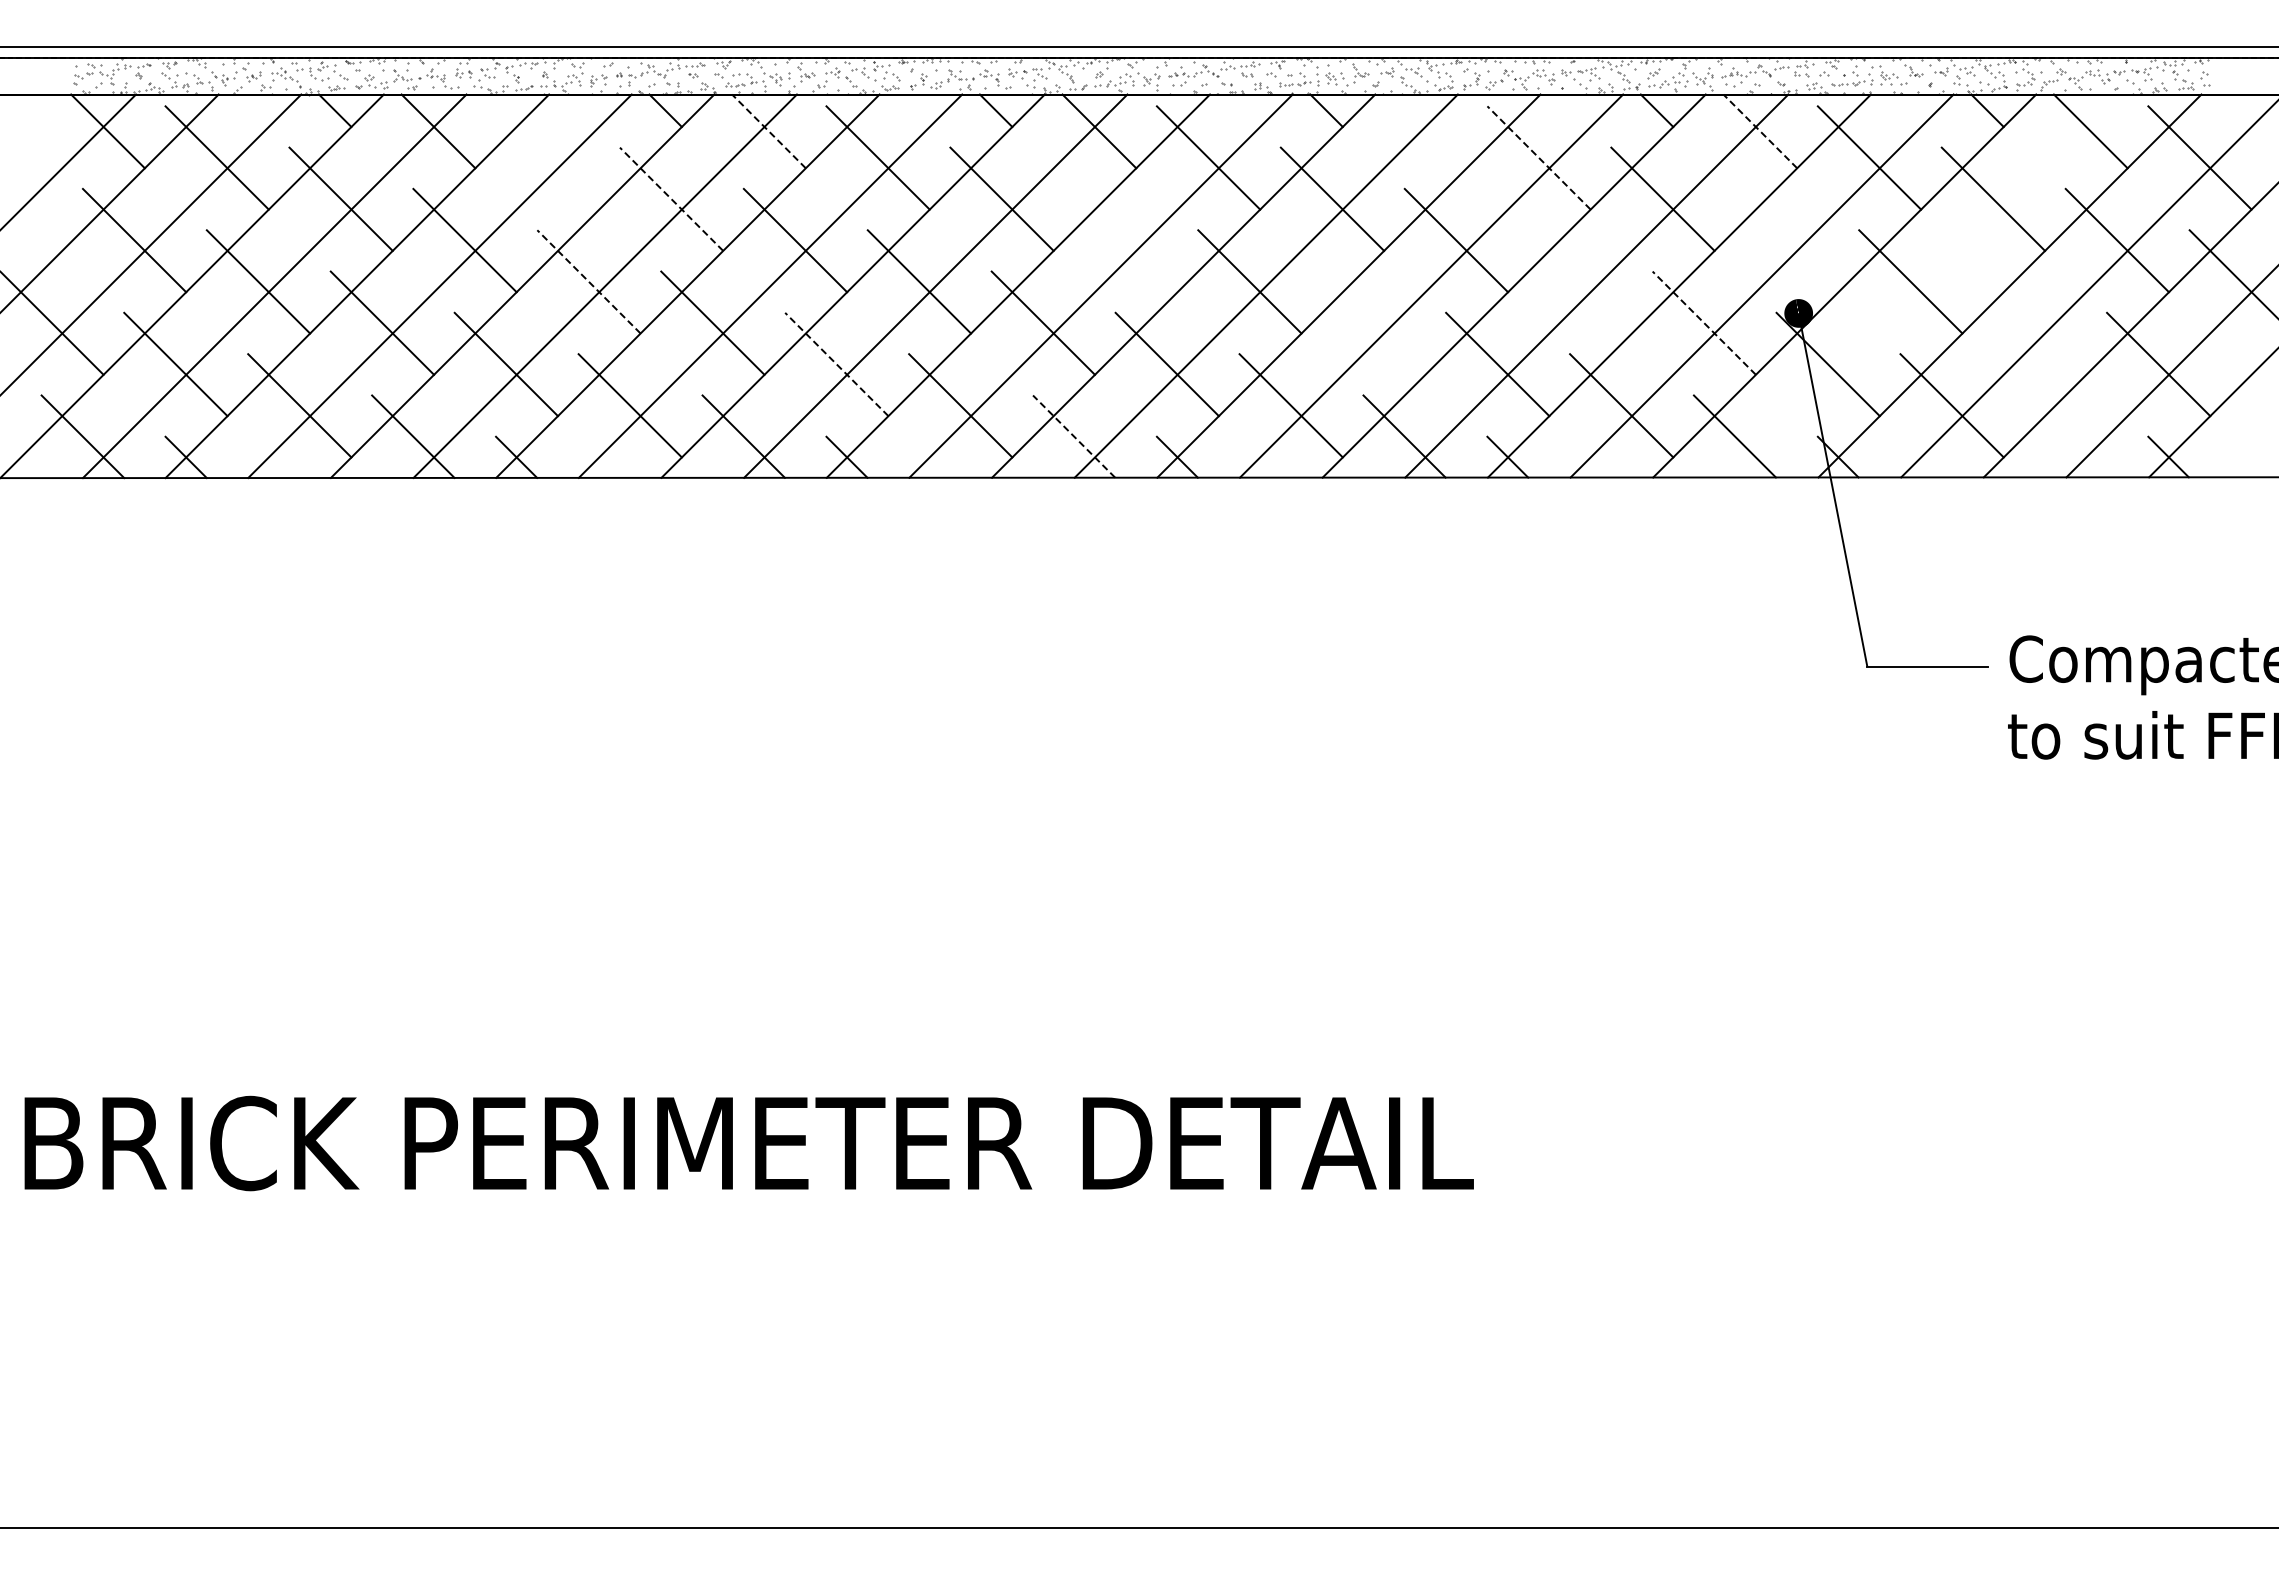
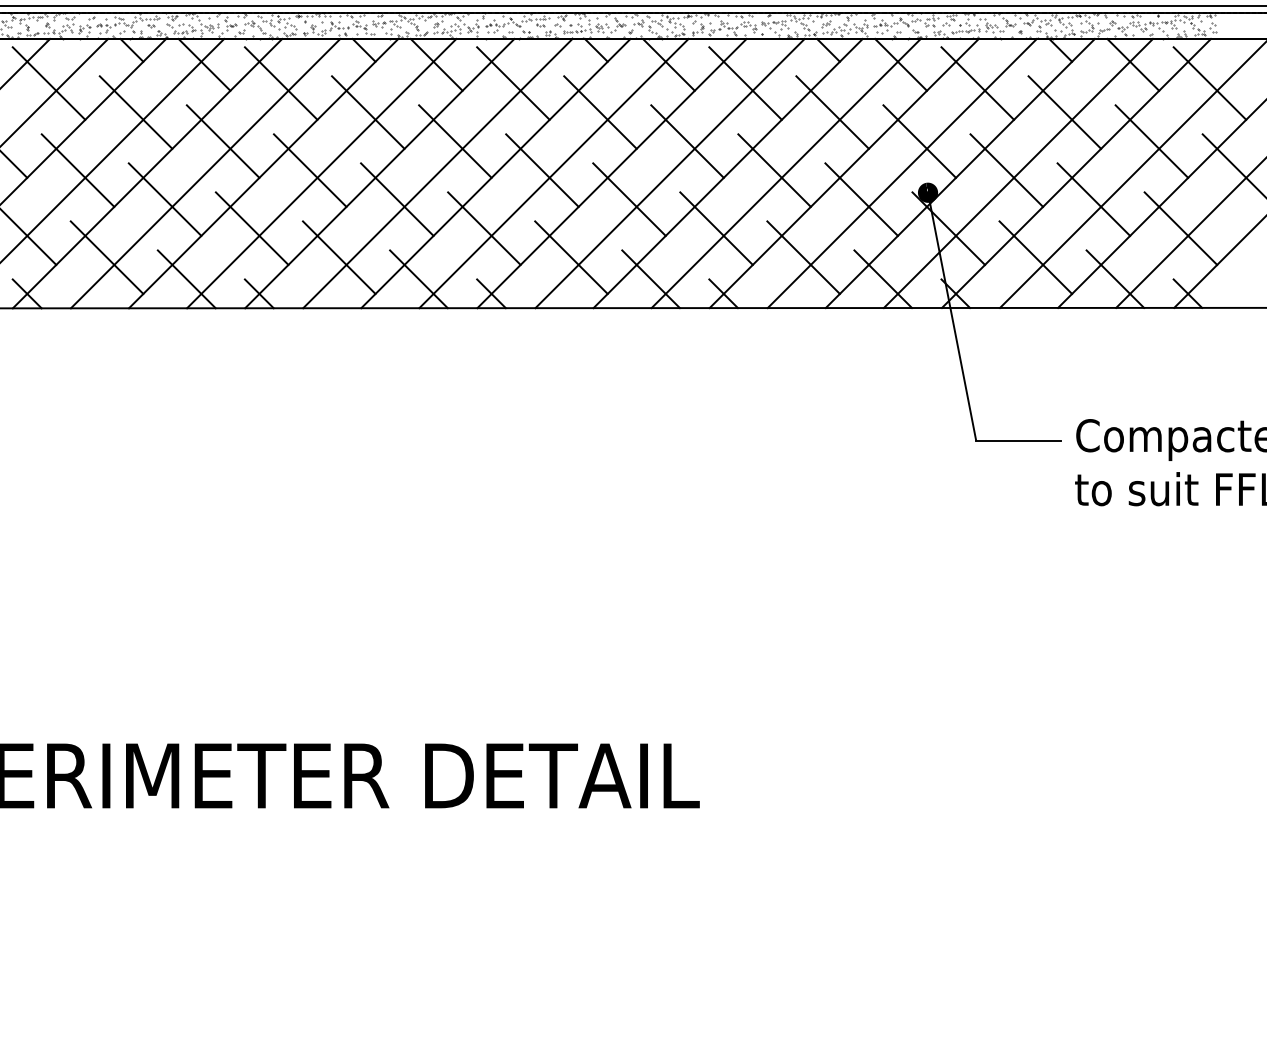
line: (768, 131) -> (204, 64), dashed -> solid
line: (1429, 131) -> (668, 64), added
line: (1759, 131) -> (900, 64), dashed -> solid
line: (547, 157) -> (48, 83), added
line: (1538, 157) -> (745, 83), dashed -> solid
line: (671, 198) -> (136, 112), dashed -> solid
line: (1125, 240) -> (455, 141), added
line: (1786, 240) -> (919, 141), added
line: (588, 281) -> (77, 170), dashed -> solid
line: (1579, 281) -> (774, 170), added
line: (1926, 285) -> (1017, 173), added
line: (1373, 322) -> (629, 199), added
line: (1703, 322) -> (861, 199), dashed -> solid
line: (2034, 322) -> (1093, 199), added
line: (836, 364) -> (251, 228), dashed -> solid
line: (1073, 436) -> (418, 279), dashed -> solid
line: (2065, 436) -> (1115, 279), added

